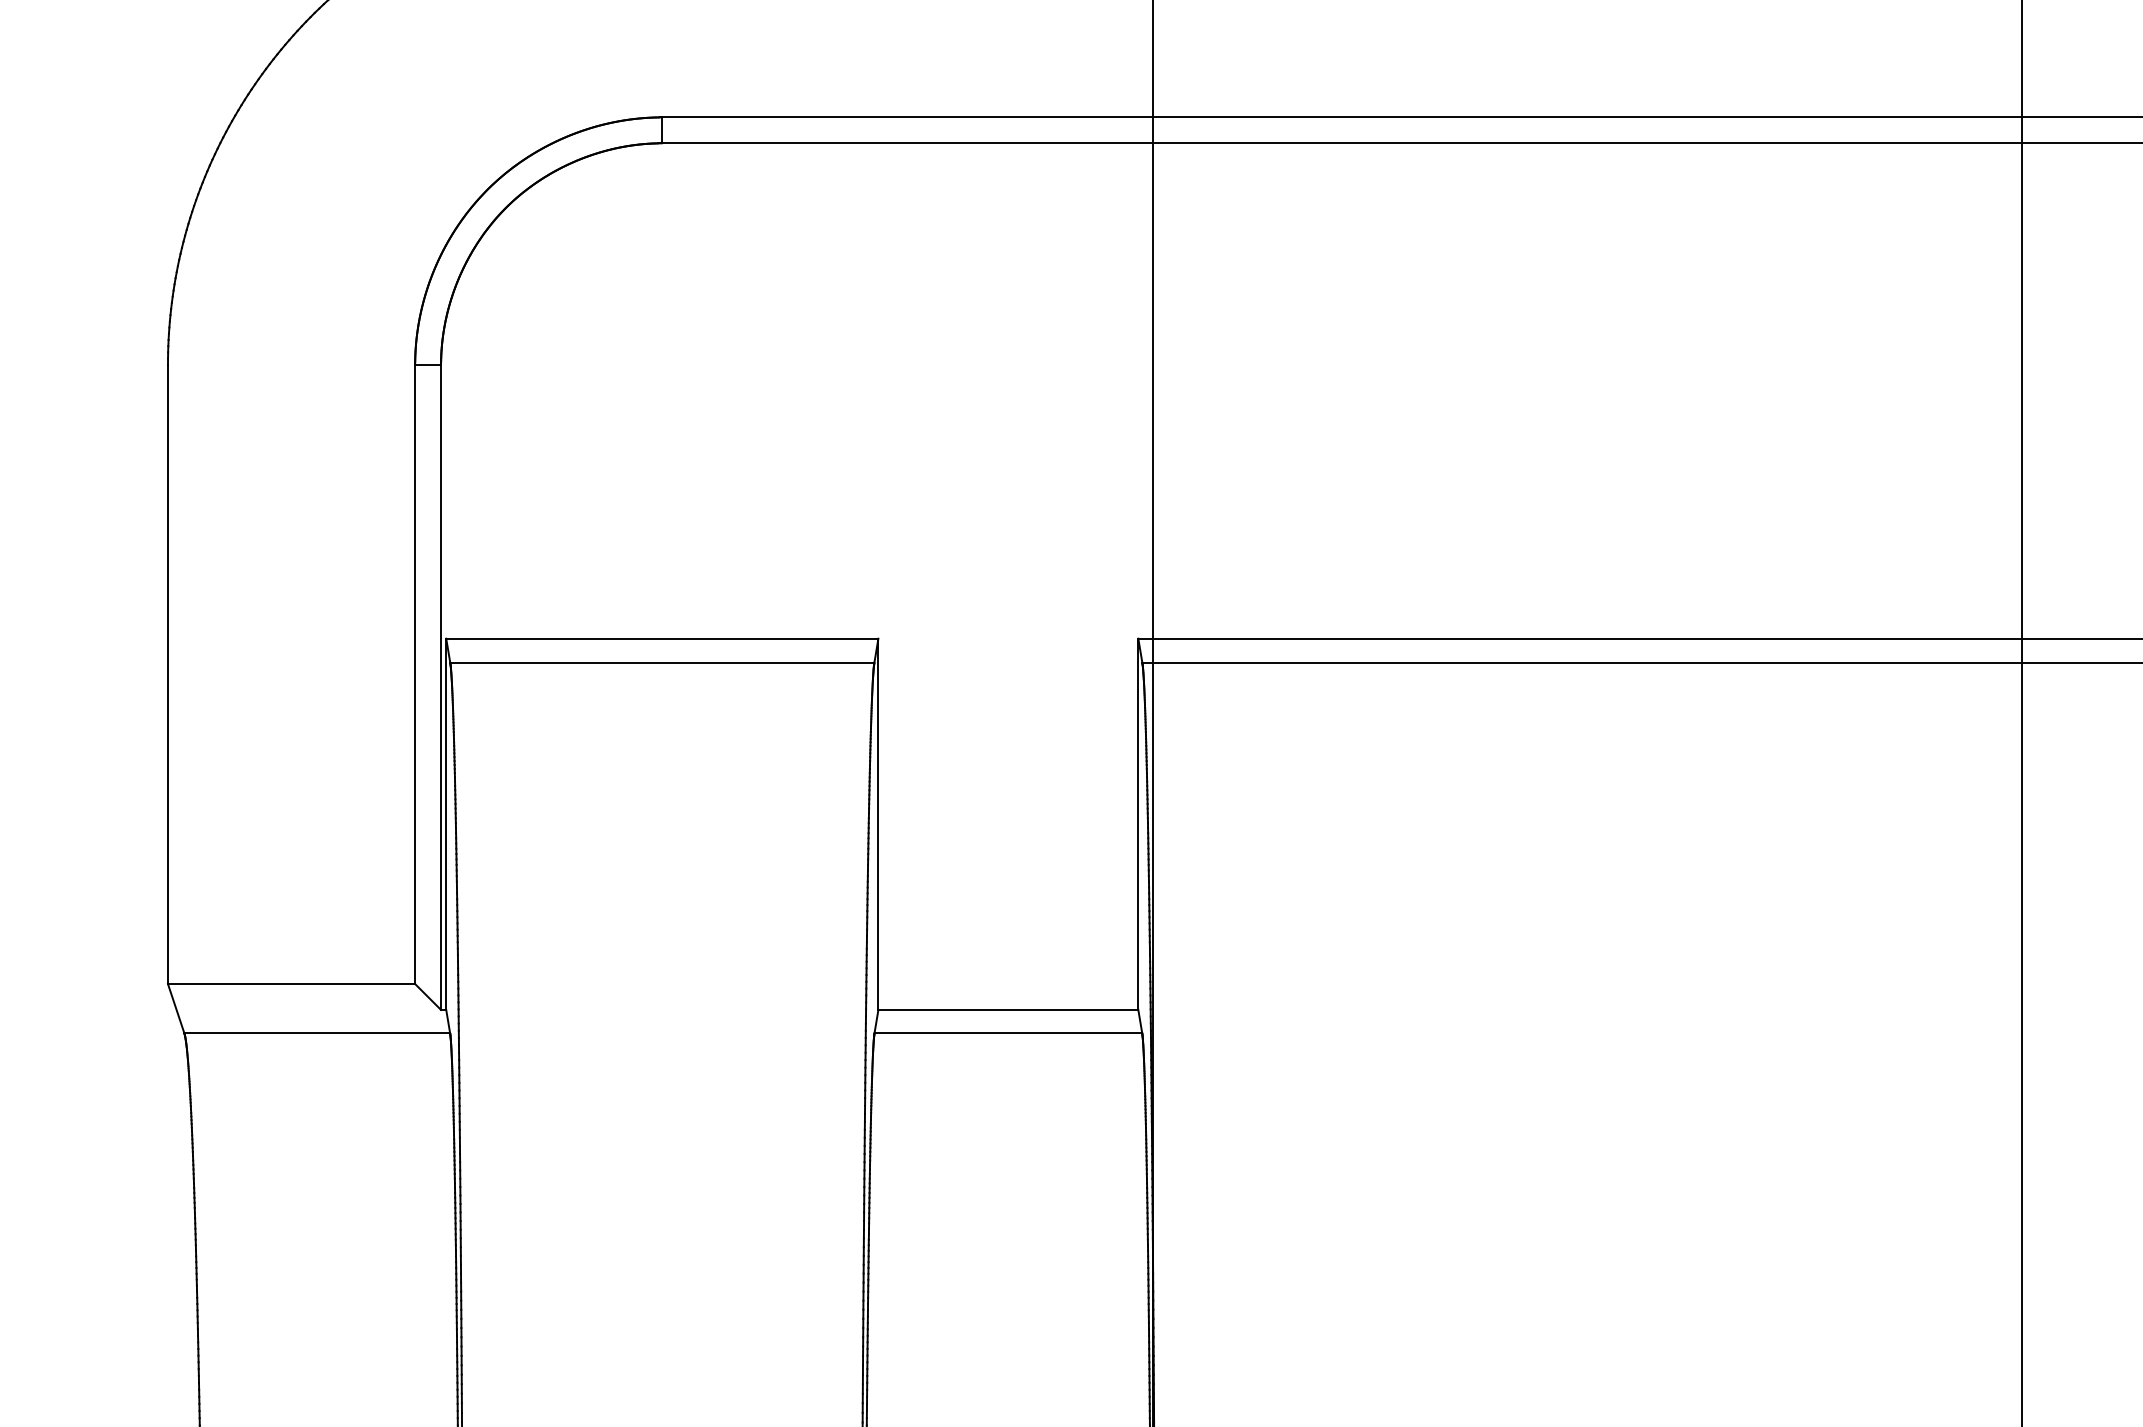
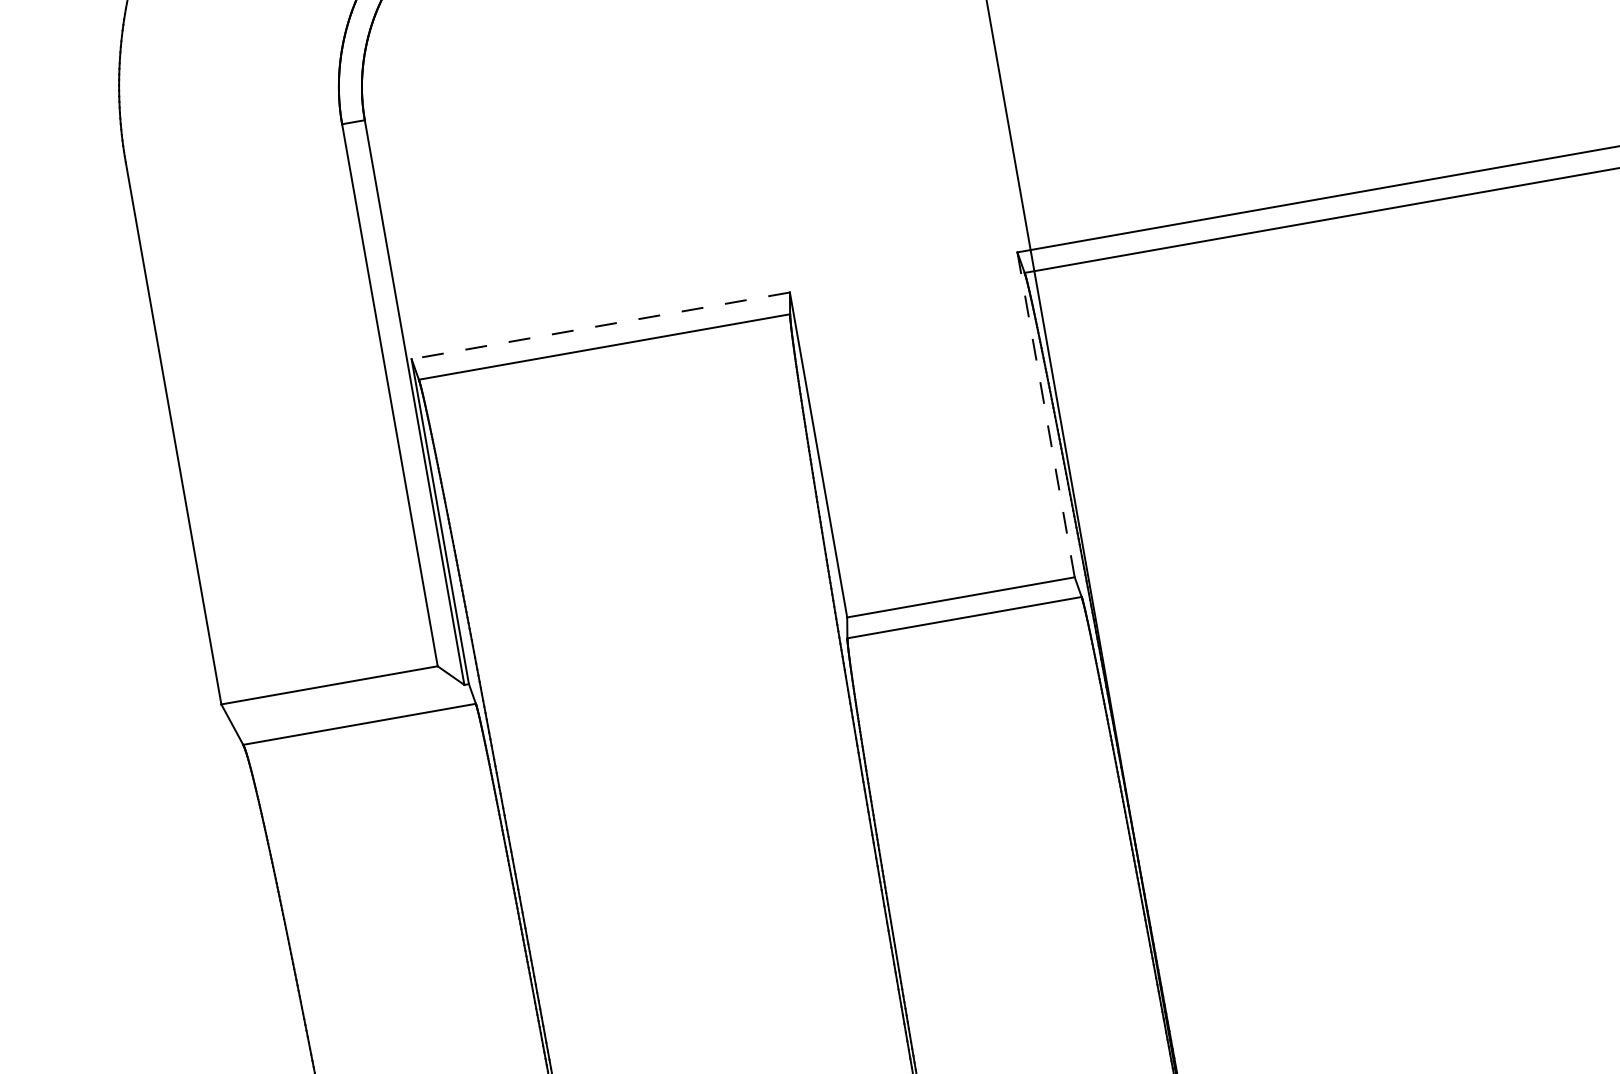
line: (661, 638) -> (600, 325), solid -> dashed
line: (1138, 824) -> (1046, 414), solid -> dashed

